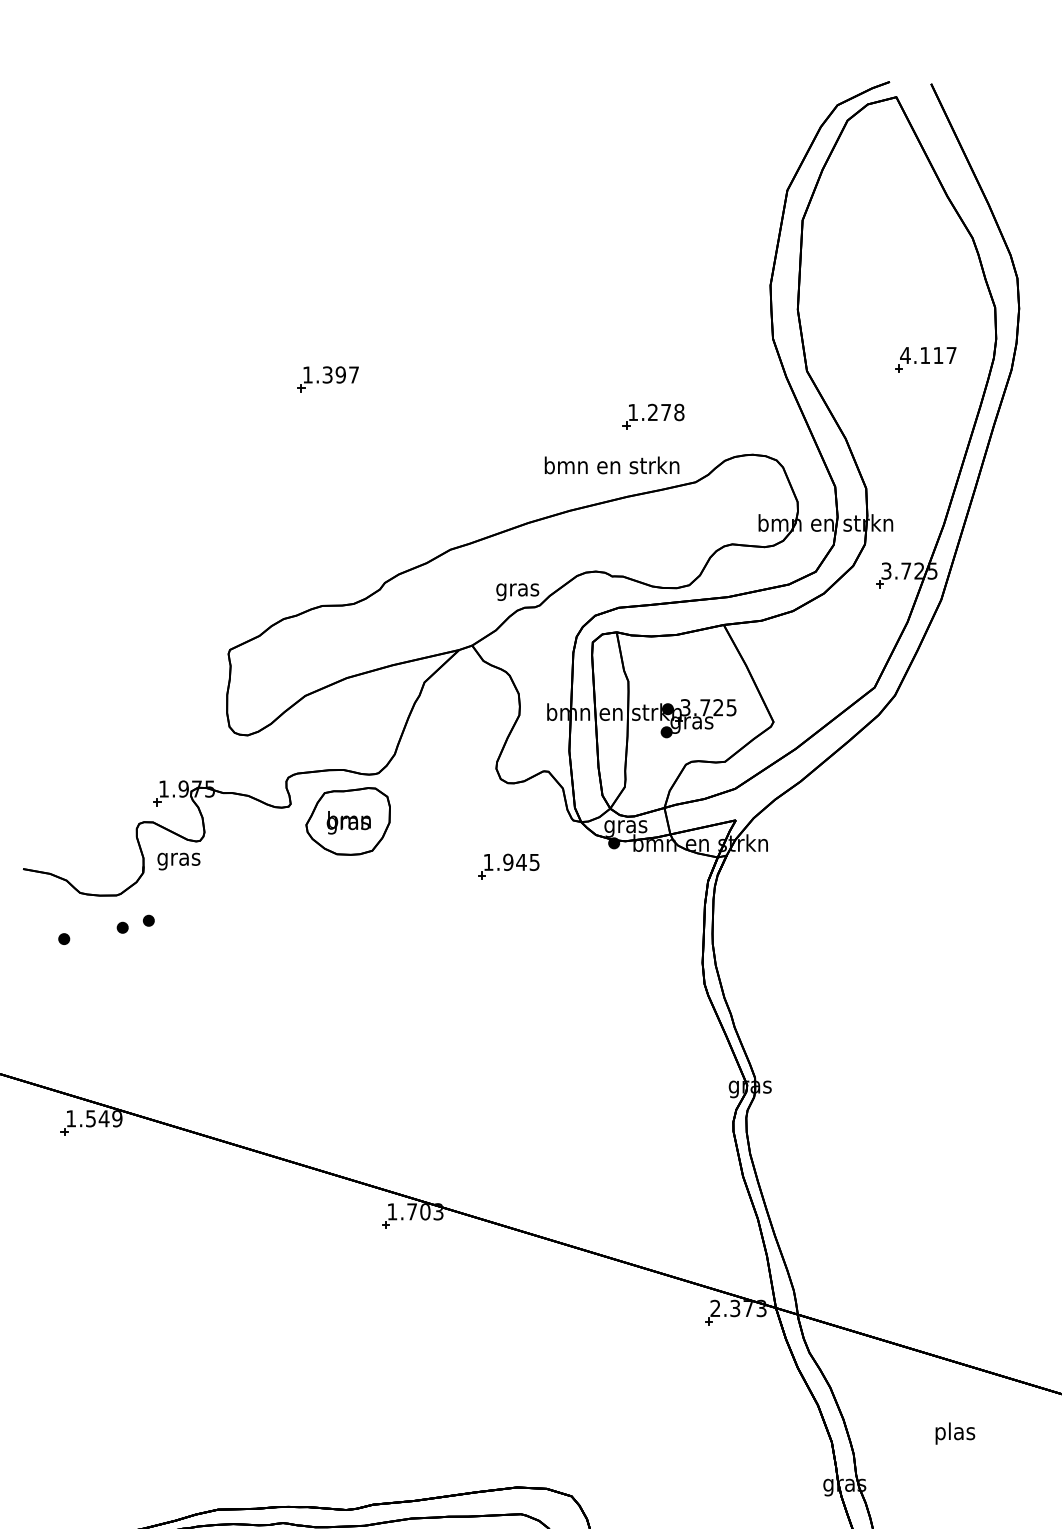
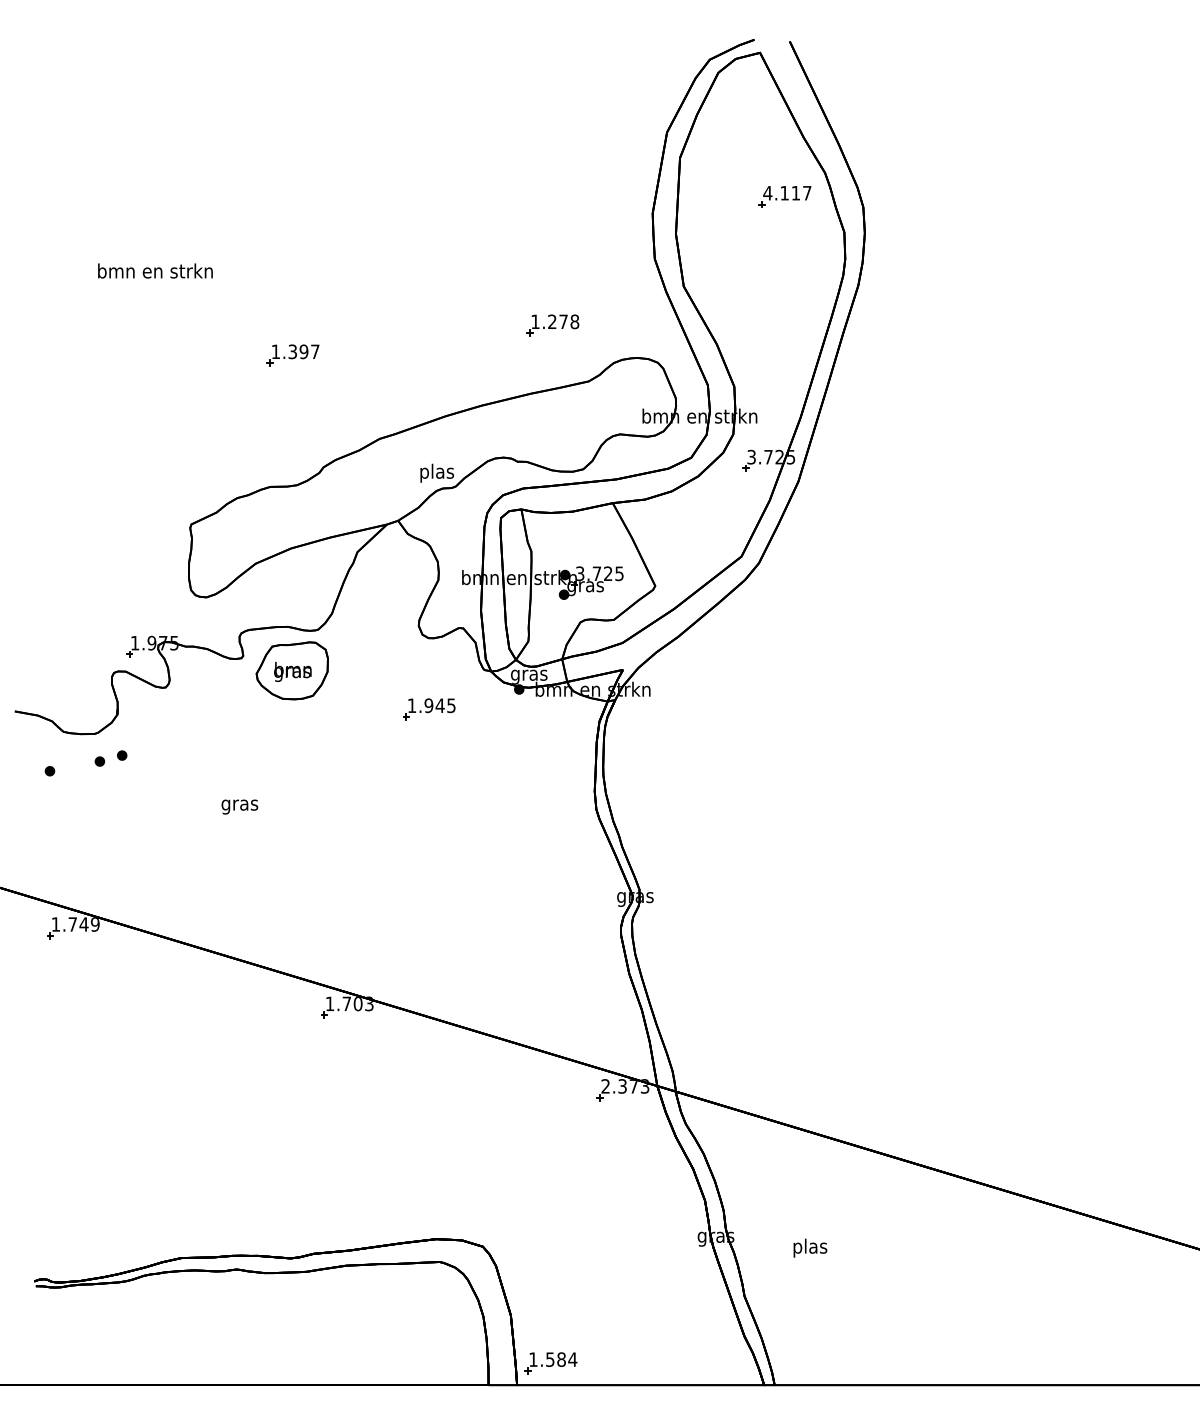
part: (925, 359) -> (784, 196), moved
part: (327, 379) -> (292, 355), moved
text: (612, 464) -> (155, 270), moved
text: (517, 589) -> (436, 472), gras -> plas
text: (178, 860) -> (239, 806), moved
text: (90, 1118) -> (72, 924), 1.549 -> 1.749
text: (955, 1432) -> (810, 1247), moved

